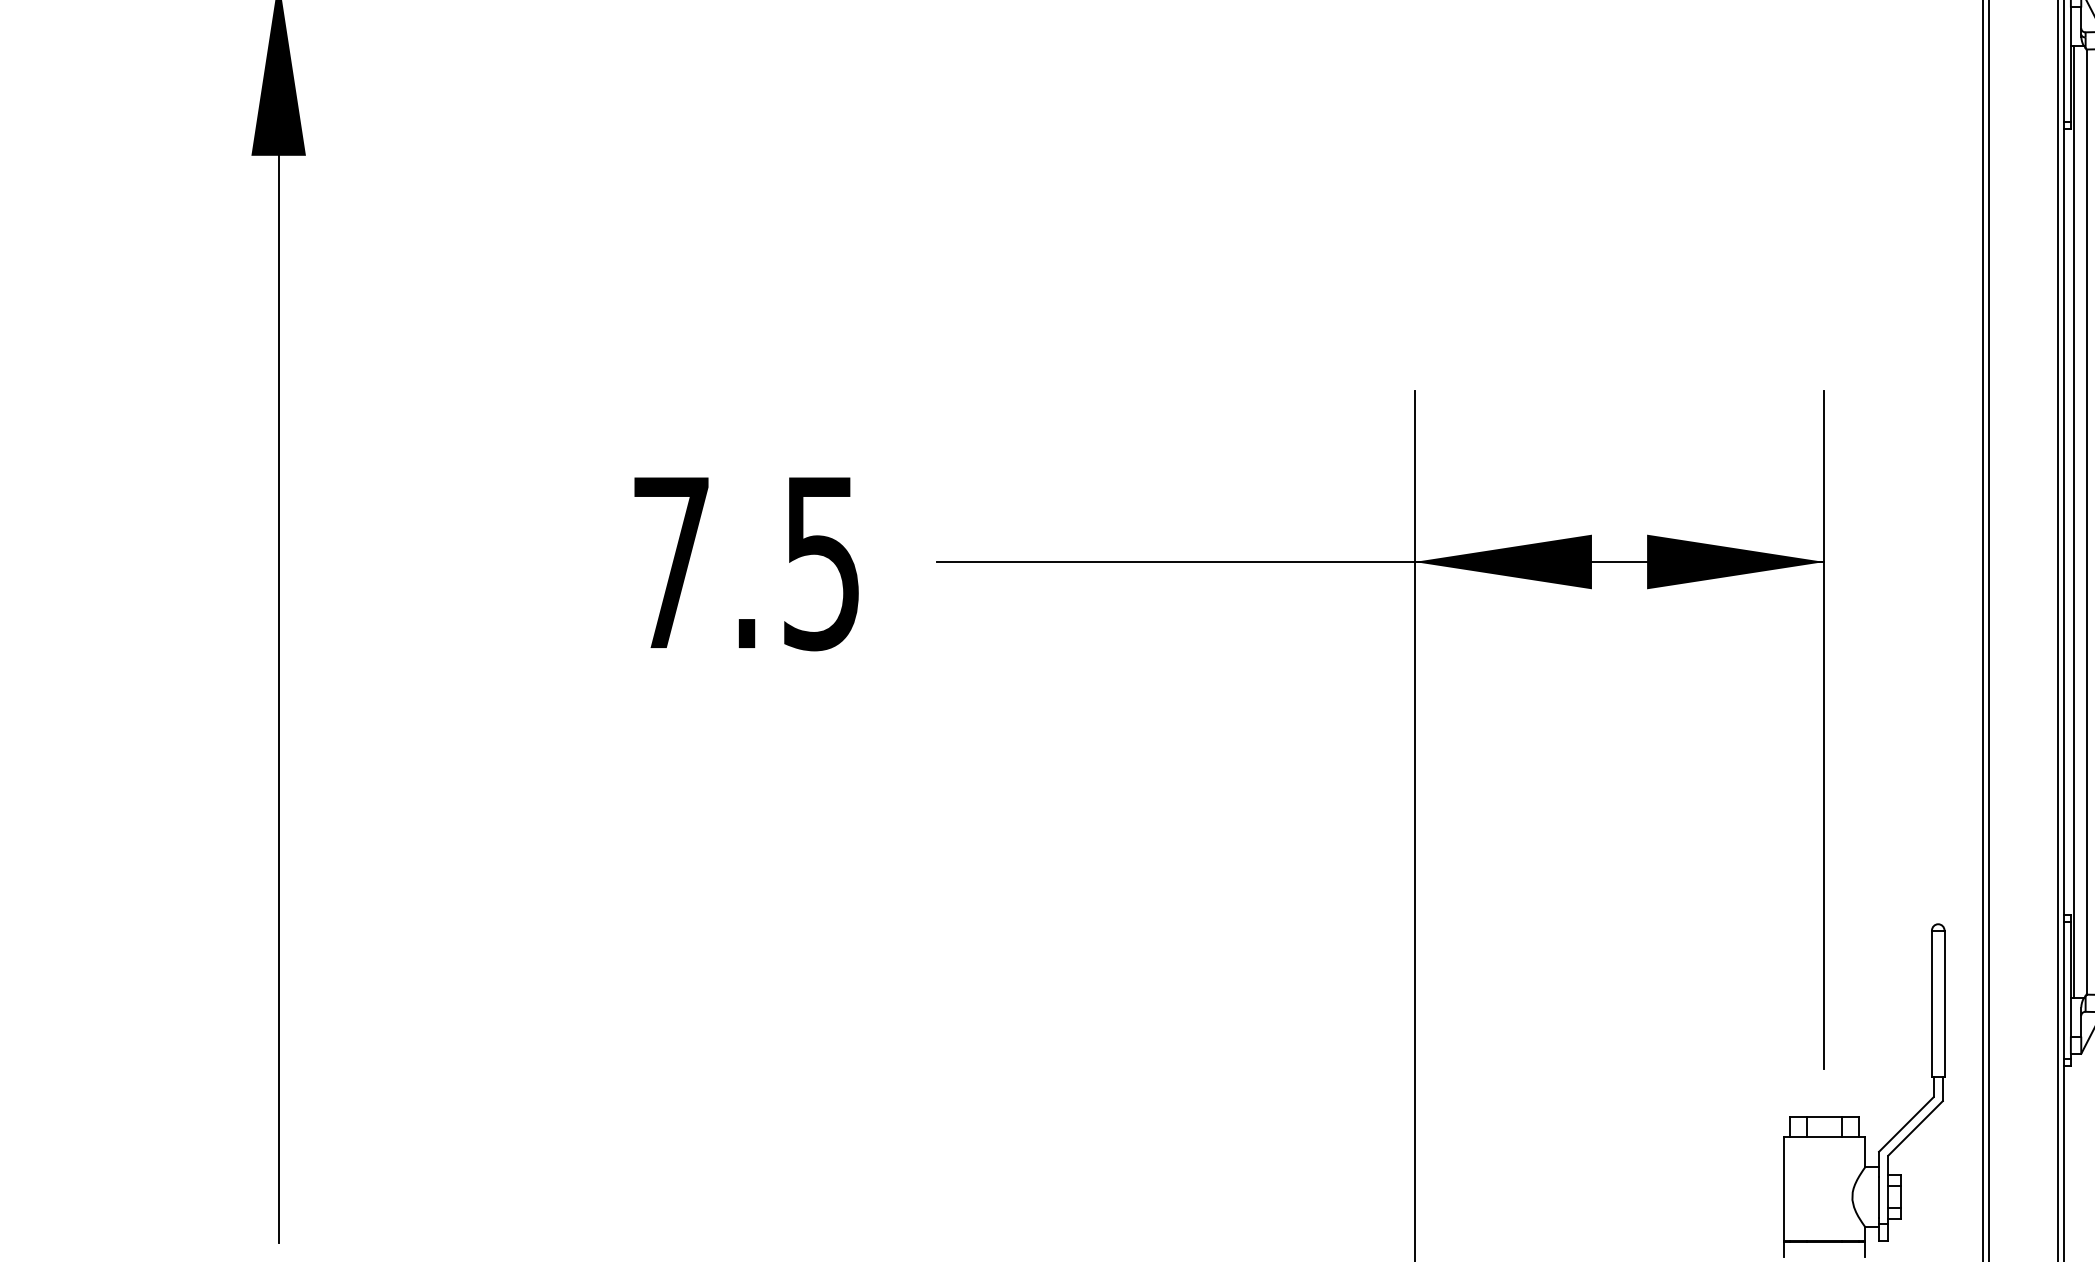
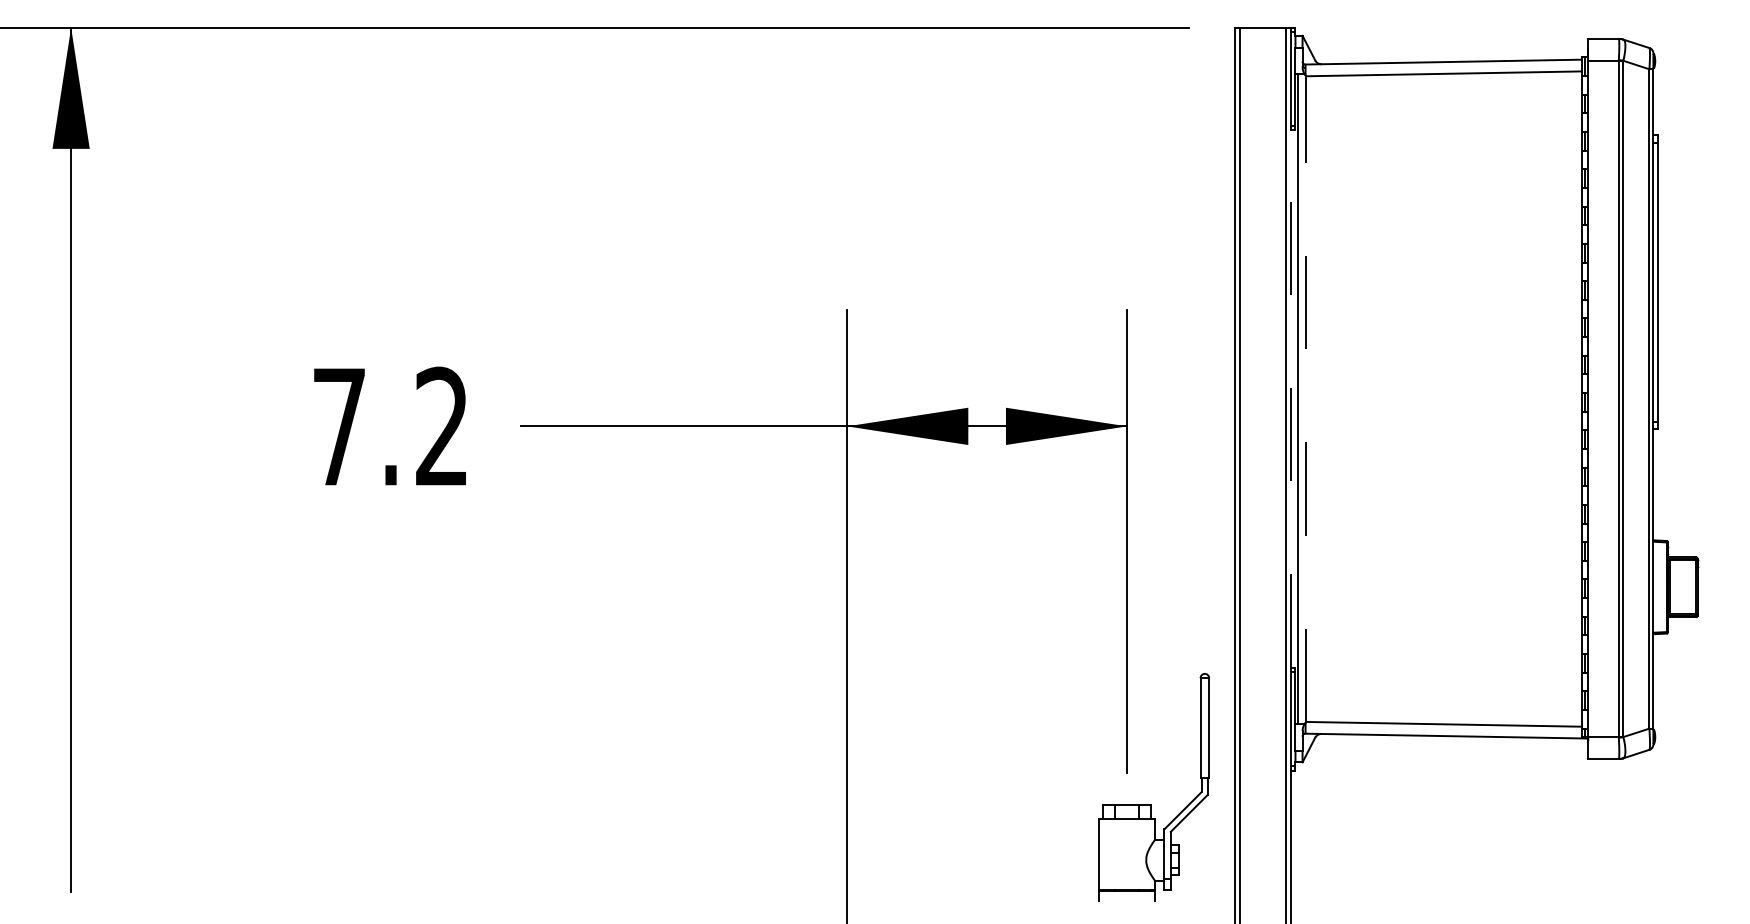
line: (2065, 522) -> (1291, 399), solid -> dashed
line: (2087, 522) -> (1306, 399), solid -> dashed
text: (820, 562) -> (441, 426), 7.5 -> 7.2

